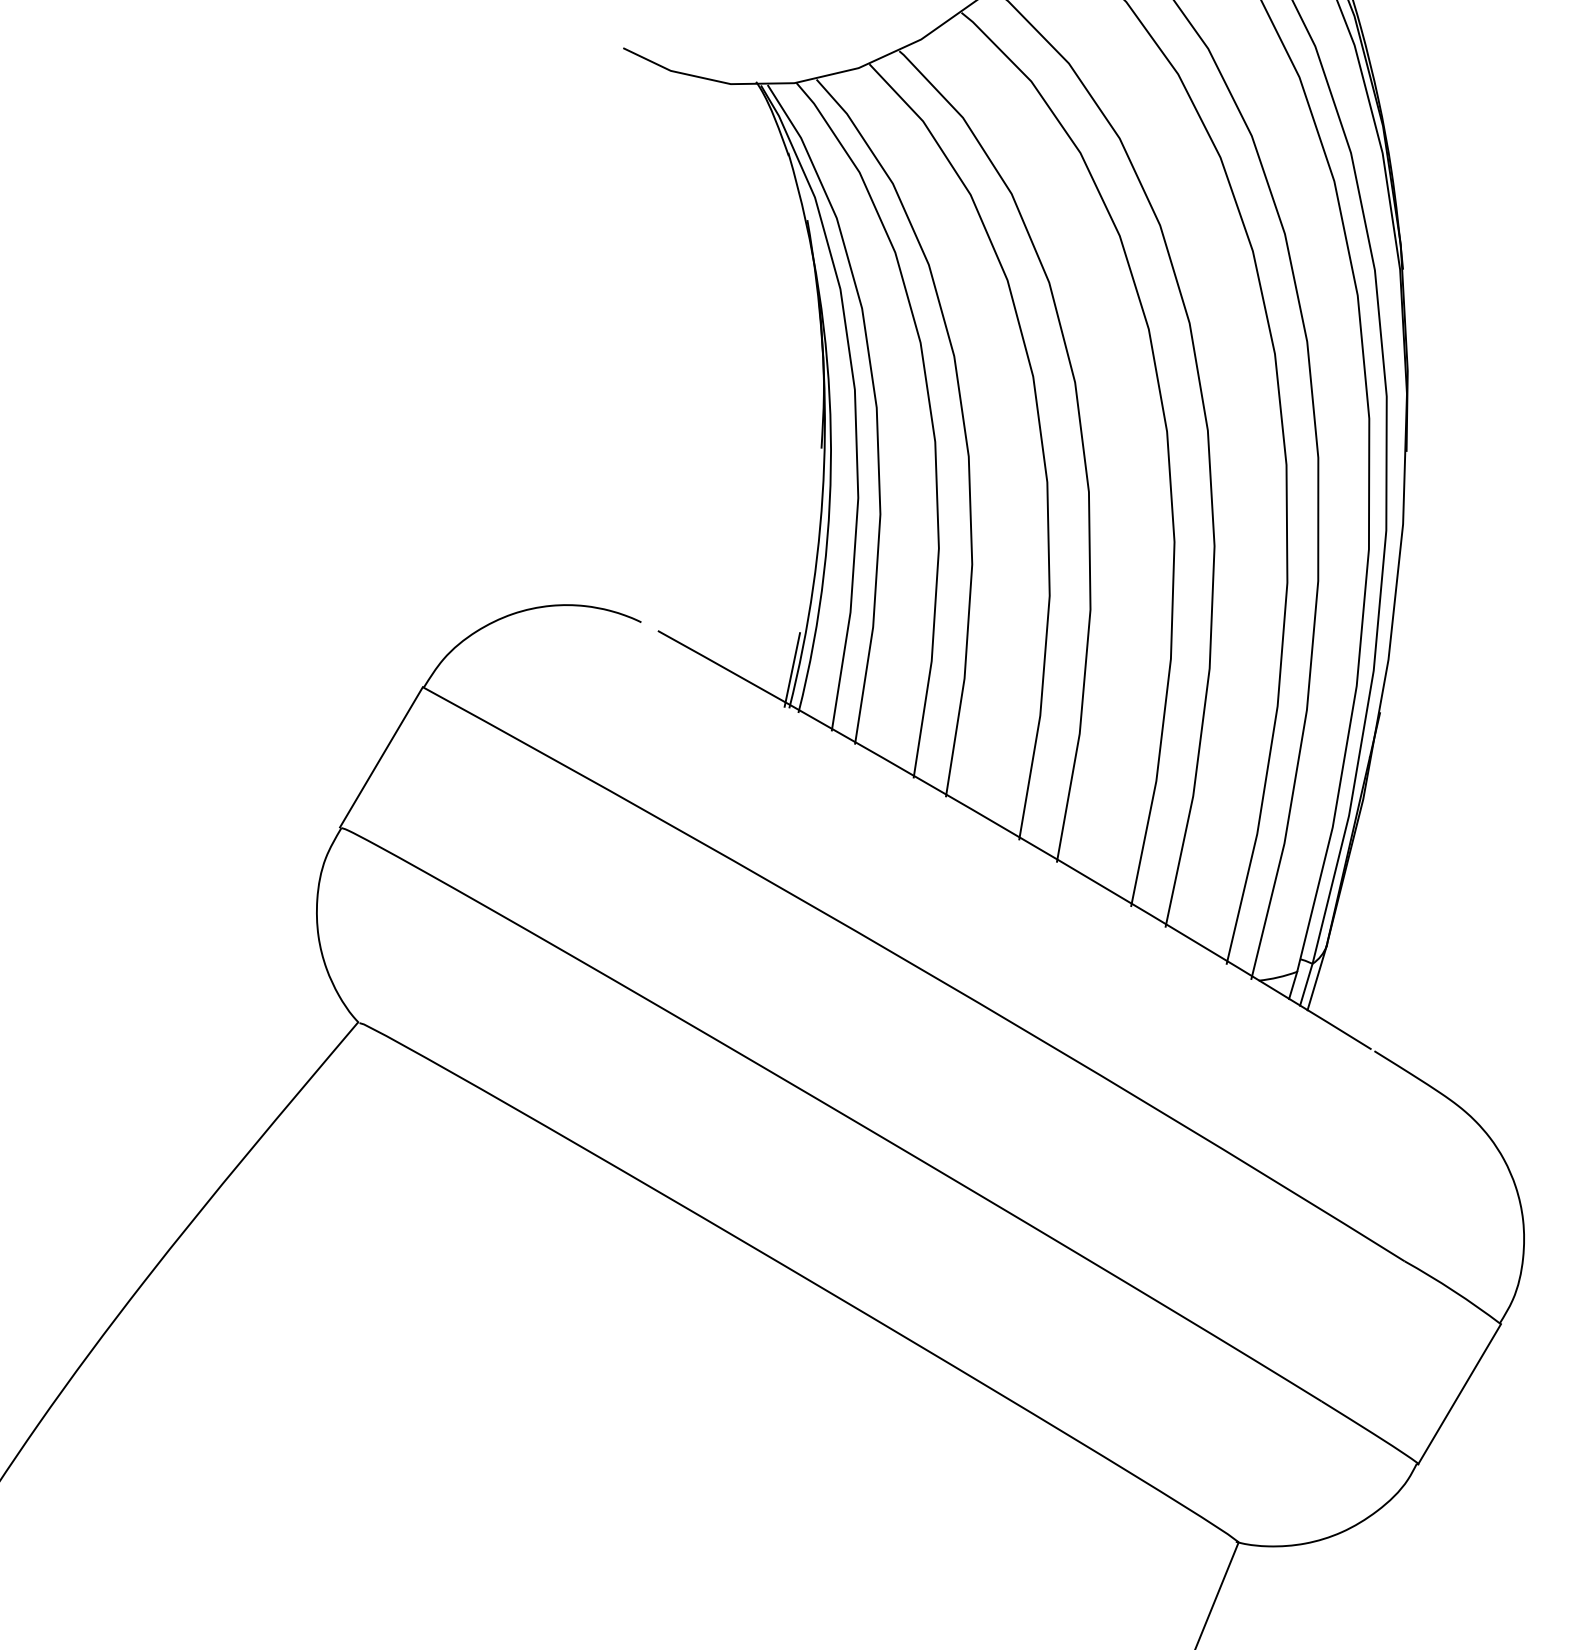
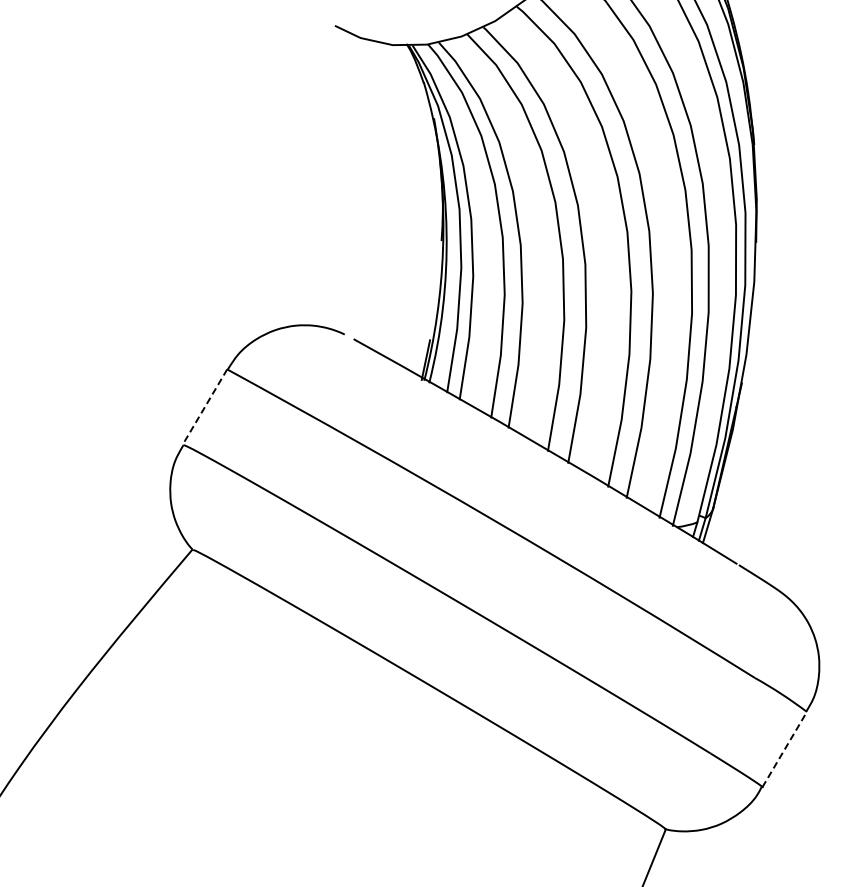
line: (380, 758) -> (204, 407), solid -> dashed
line: (1459, 1394) -> (784, 749), solid -> dashed

